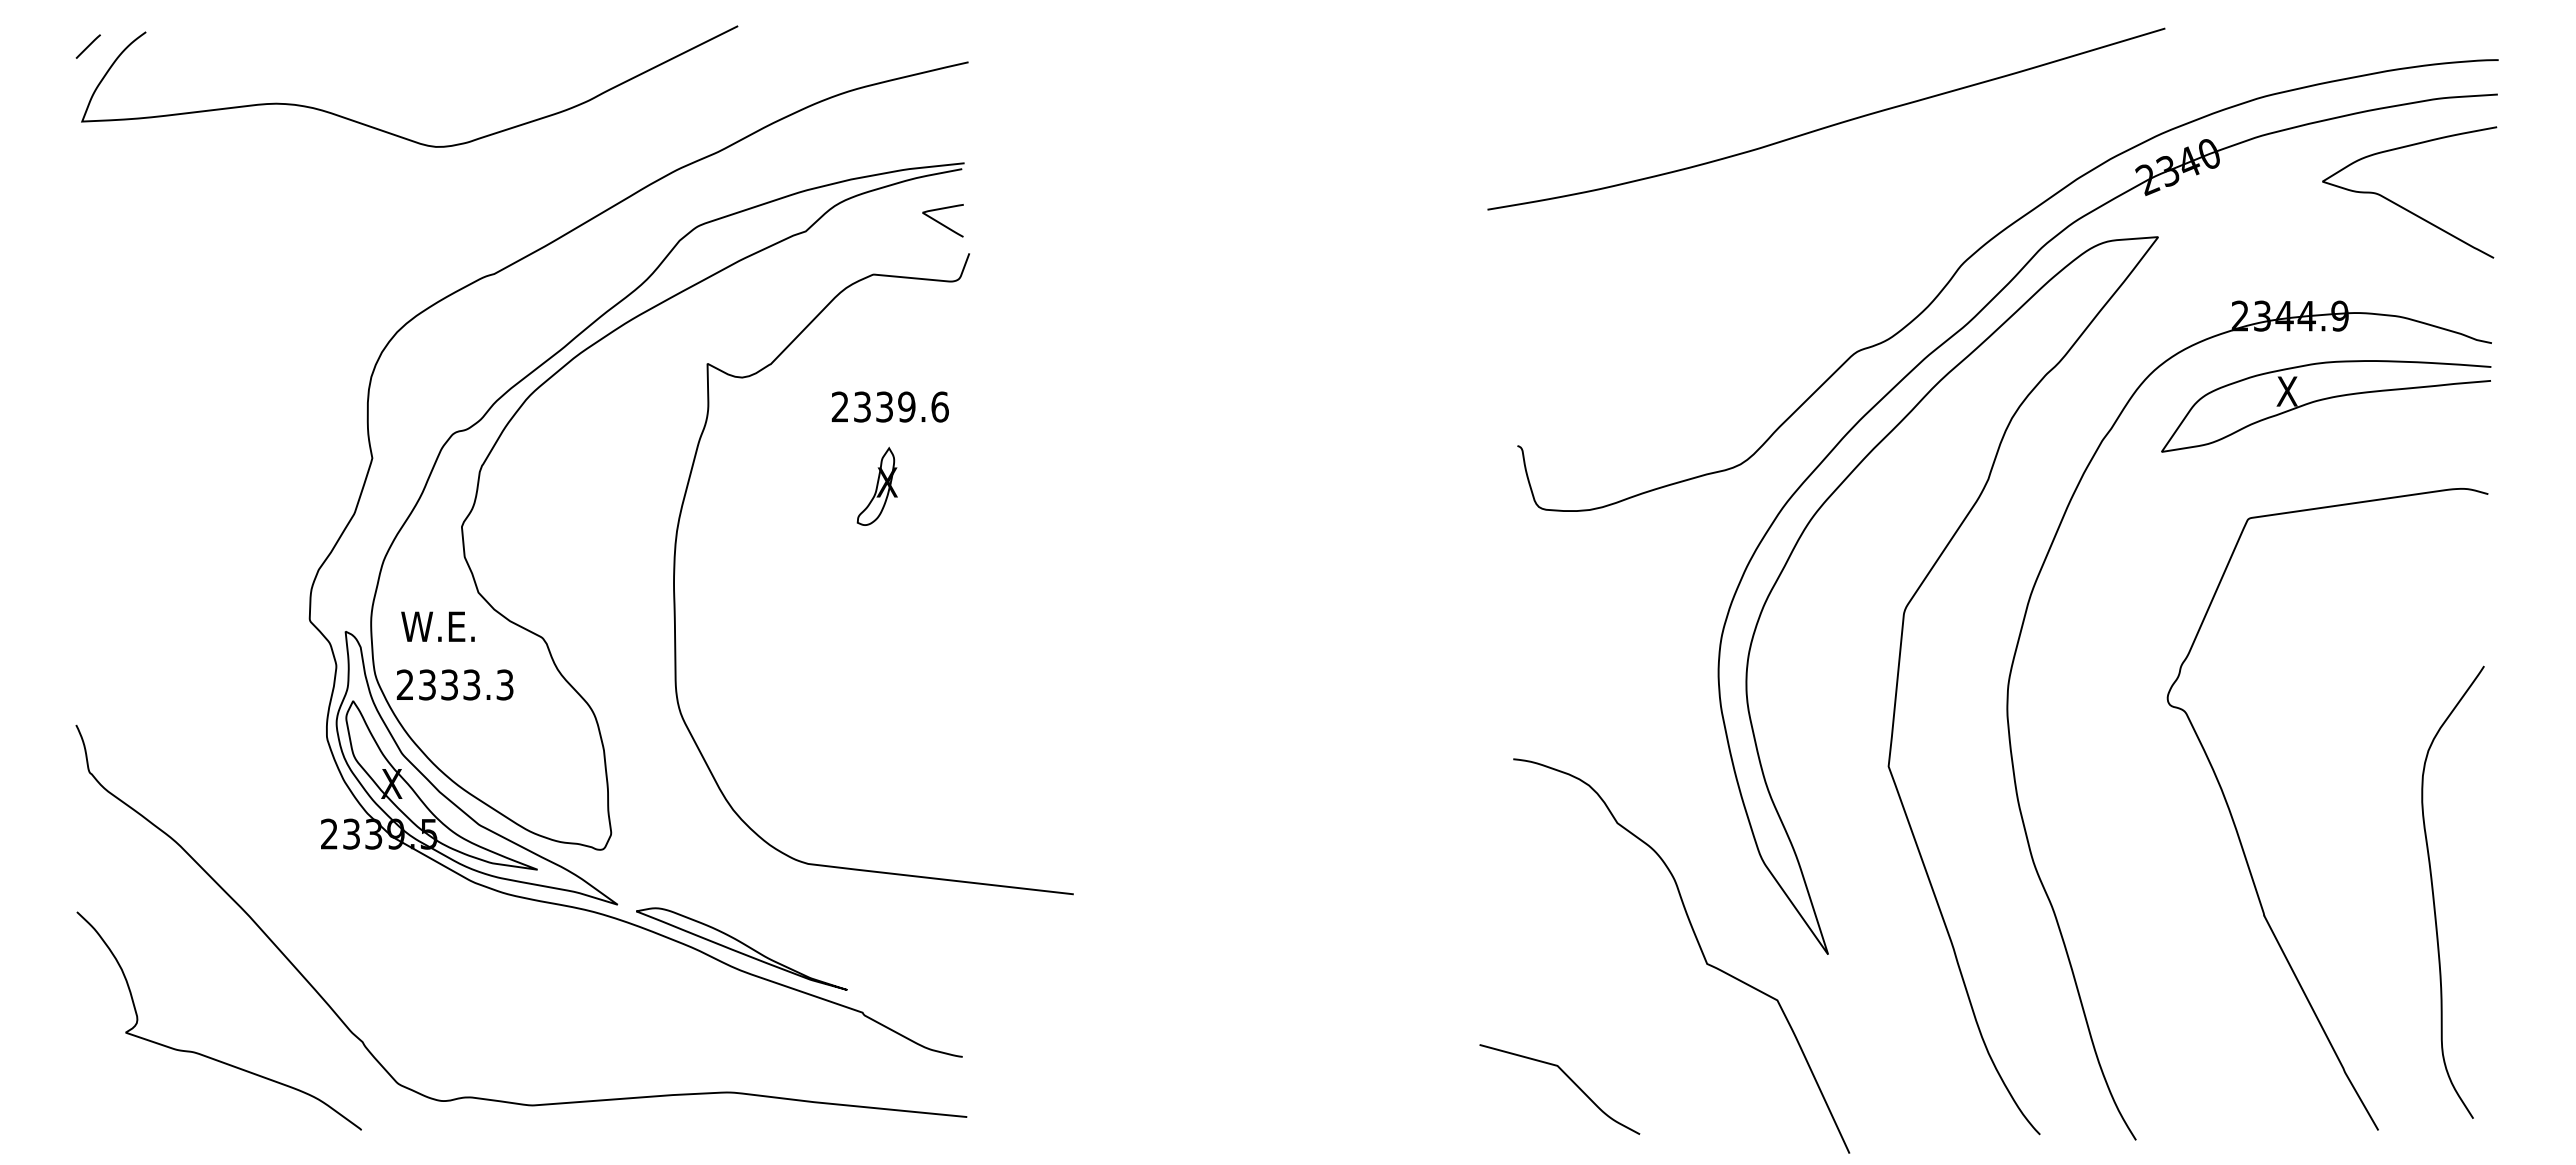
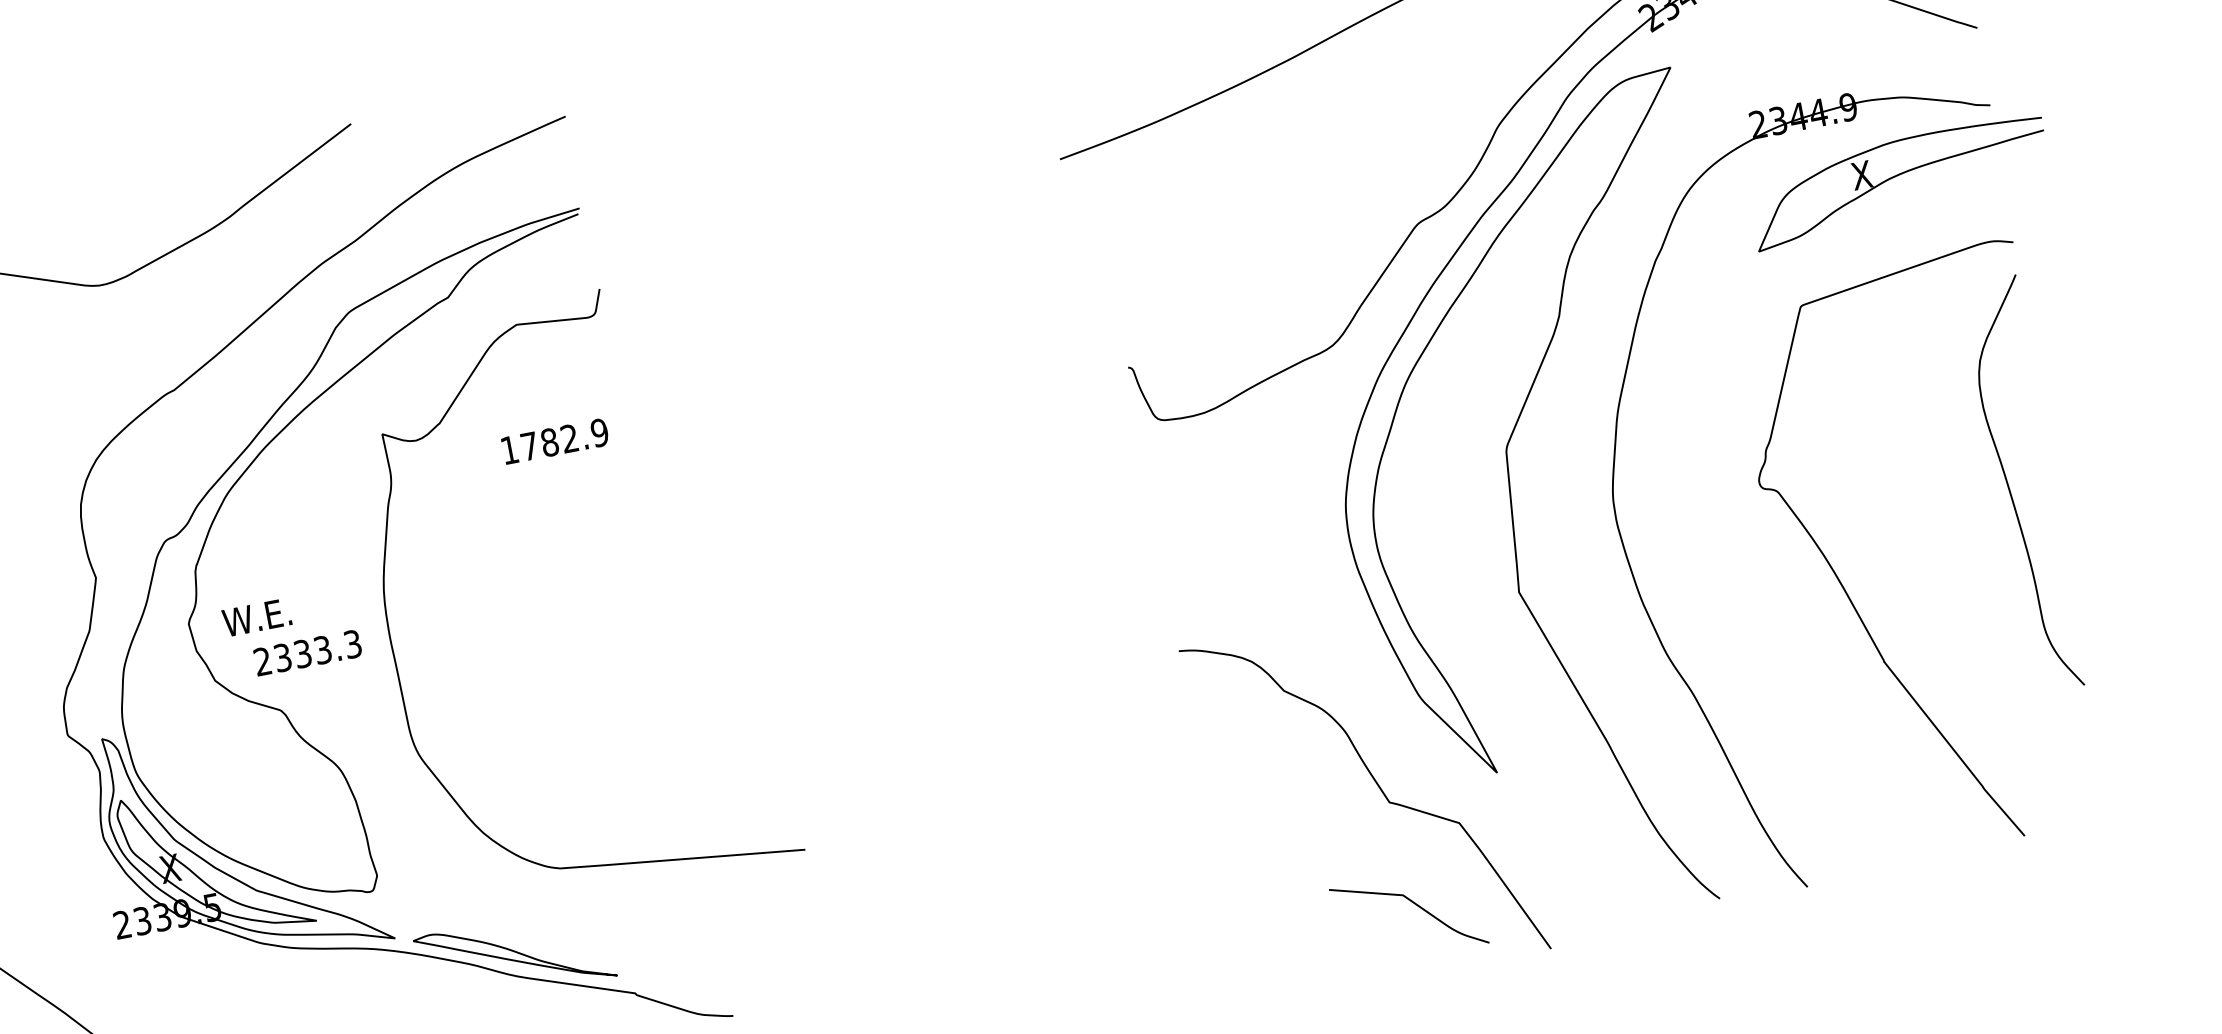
curve: (940, 222) -> (568, 266), removed
part: (2323, 400) -> (1896, 177), moved
text: (889, 406) -> (554, 441), 2339.6 -> 1782.9
part: (876, 485) -> (556, 514), removed
text: (437, 626) -> (256, 617), moved
text: (454, 684) -> (307, 652), moved
curve: (2434, 895) -> (2010, 490), moved
curve: (1569, 1079) -> (1416, 905), moved

